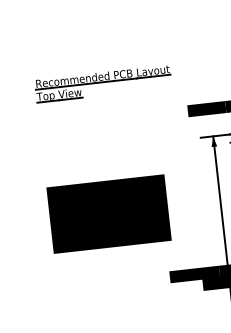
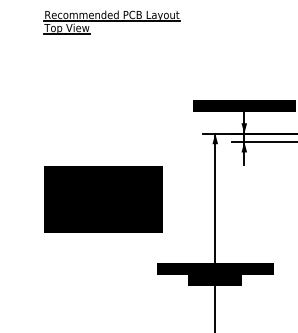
part: (102, 84) -> (111, 22), moved

